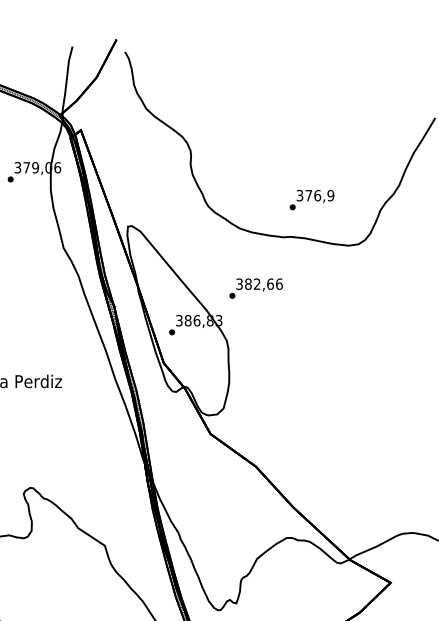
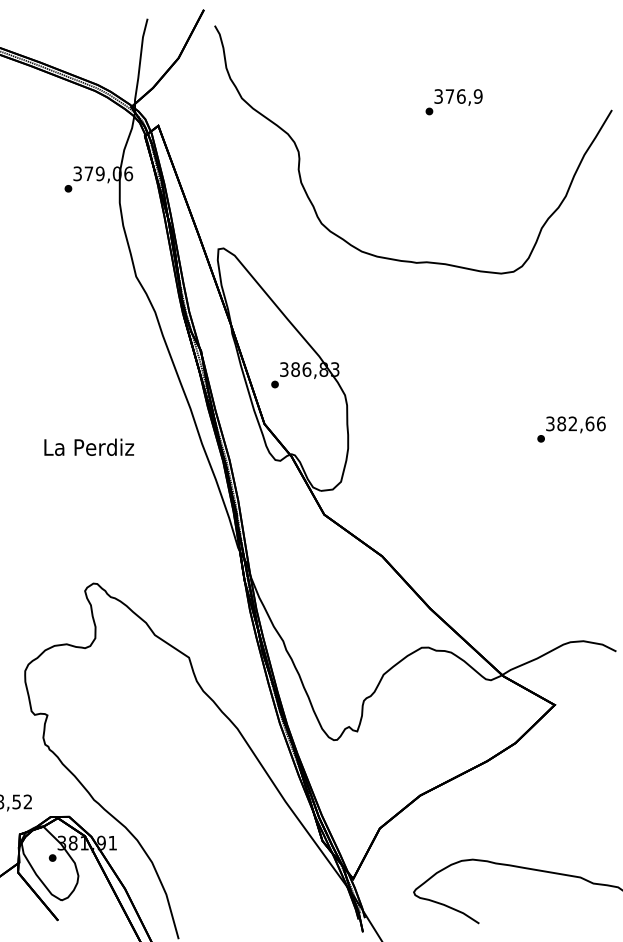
text: (311, 200) -> (453, 102), moved
text: (256, 288) -> (571, 429), moved

